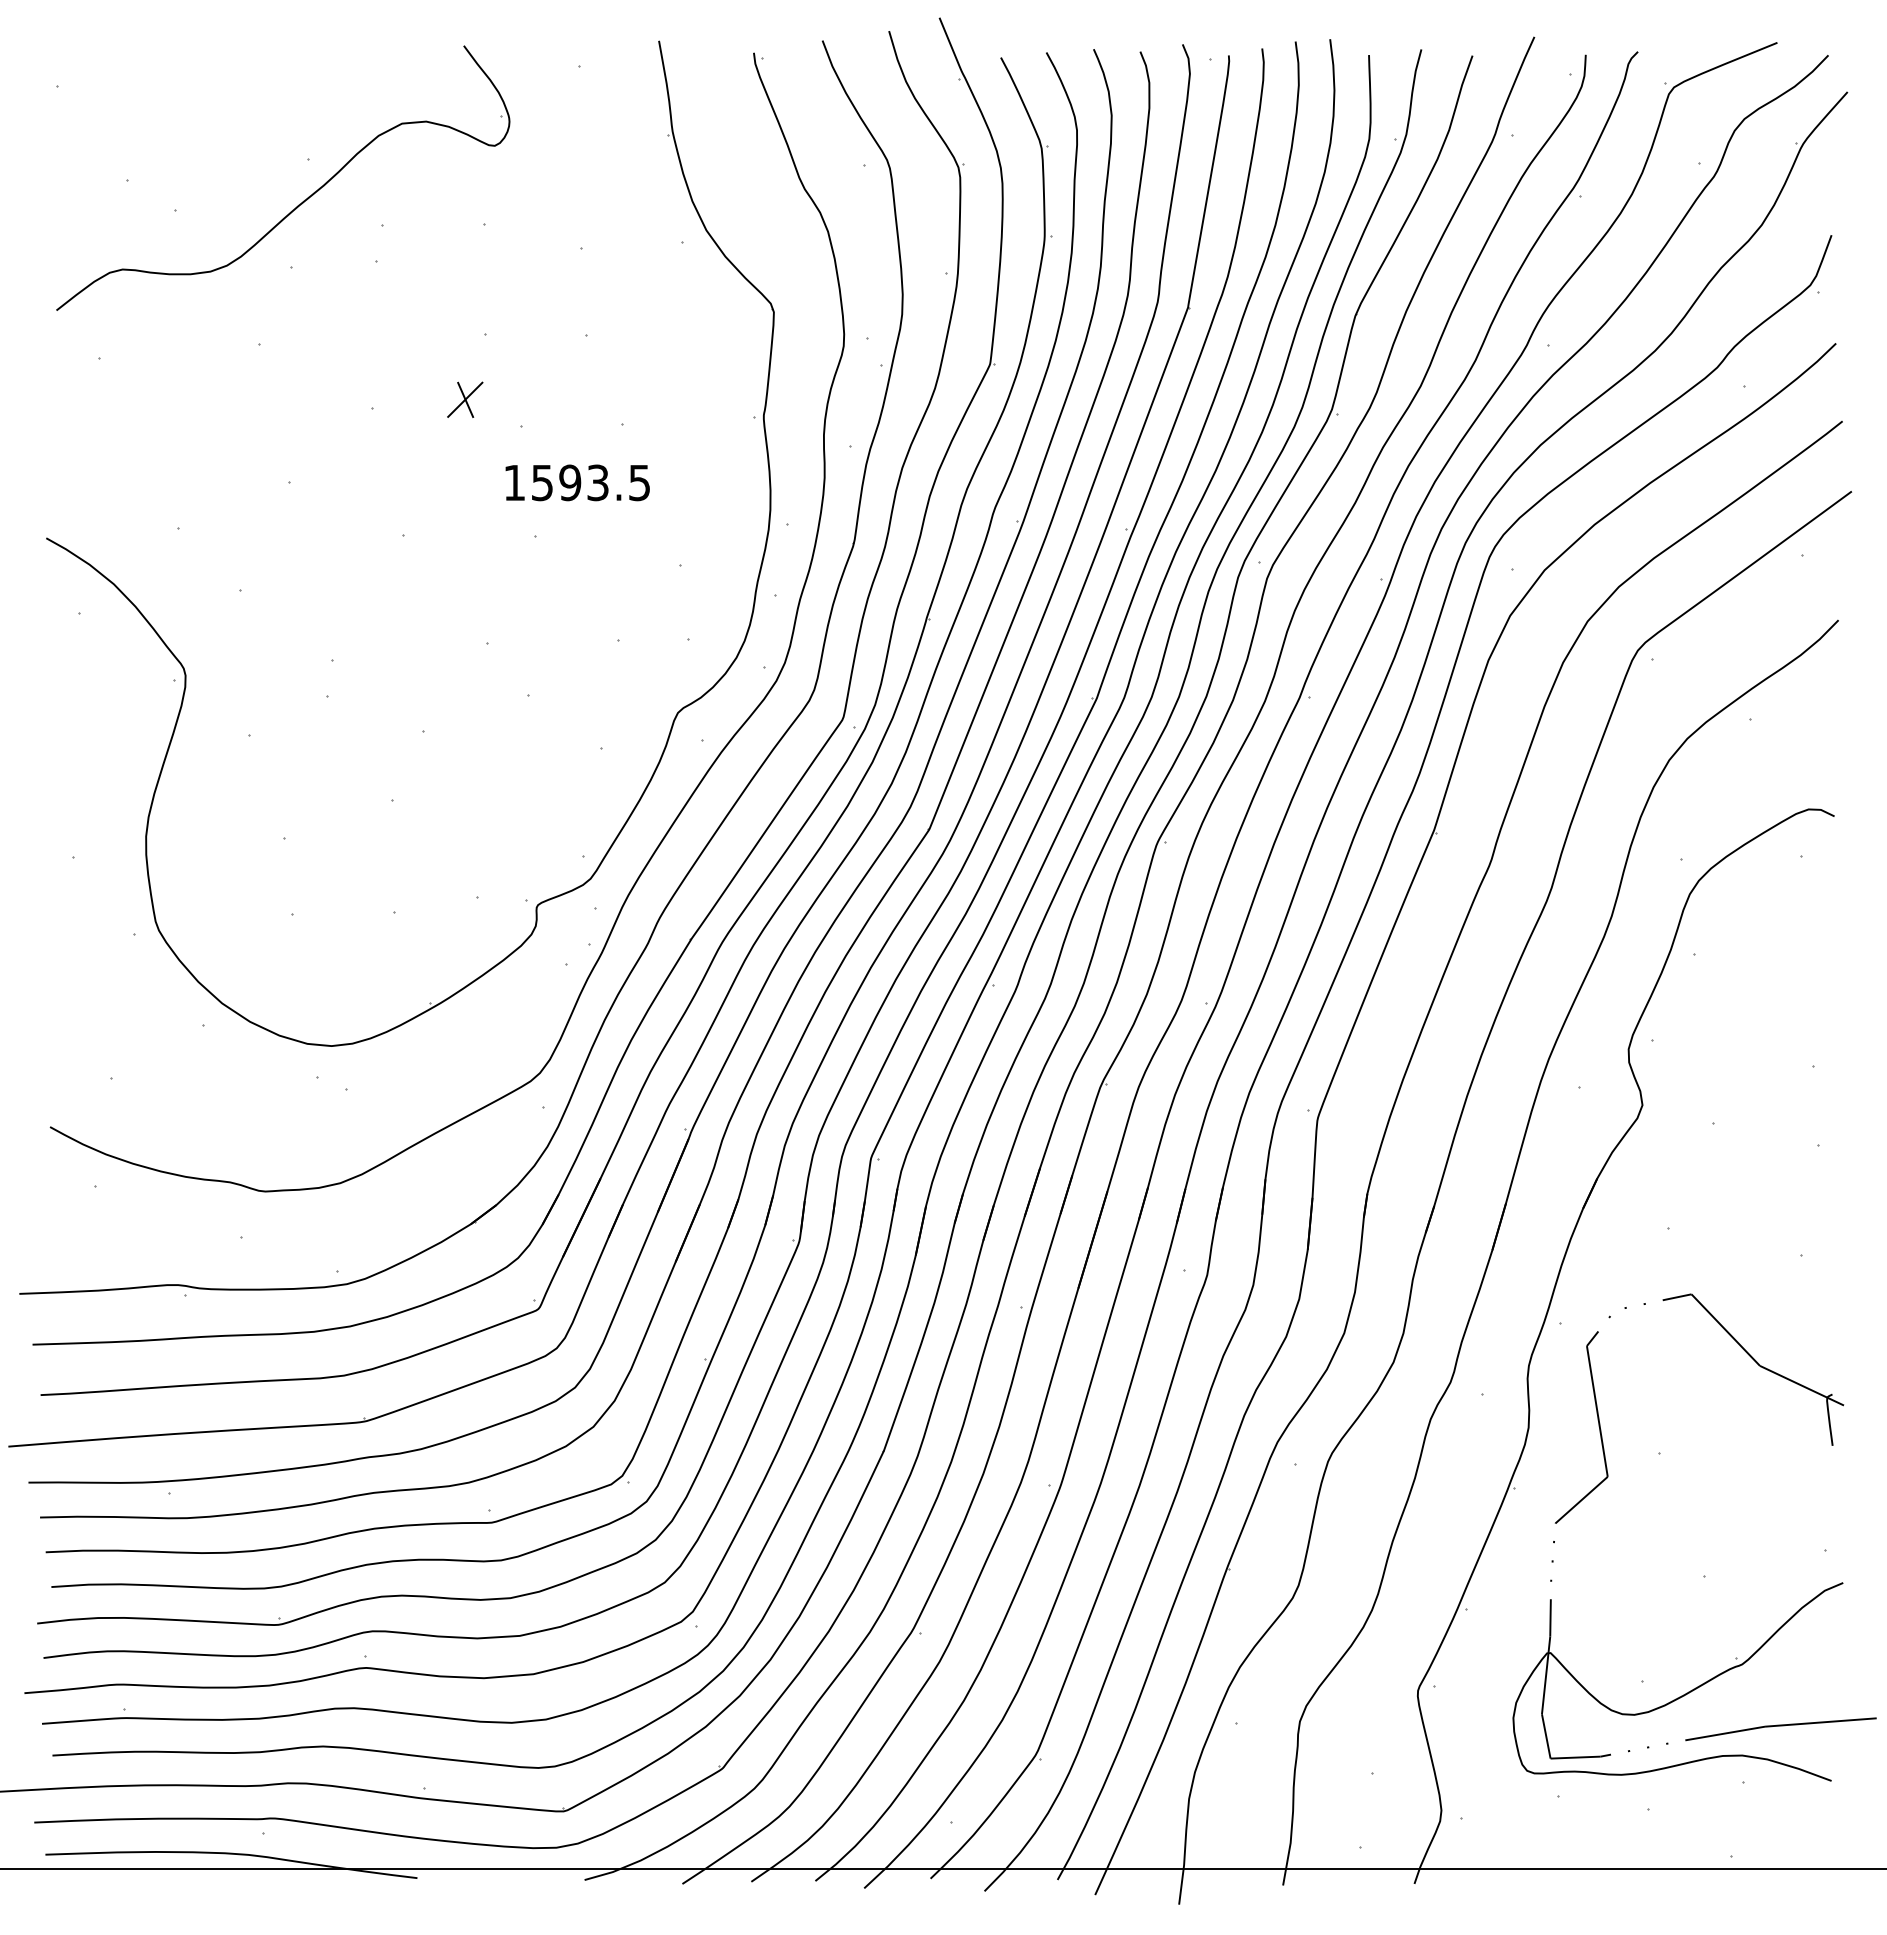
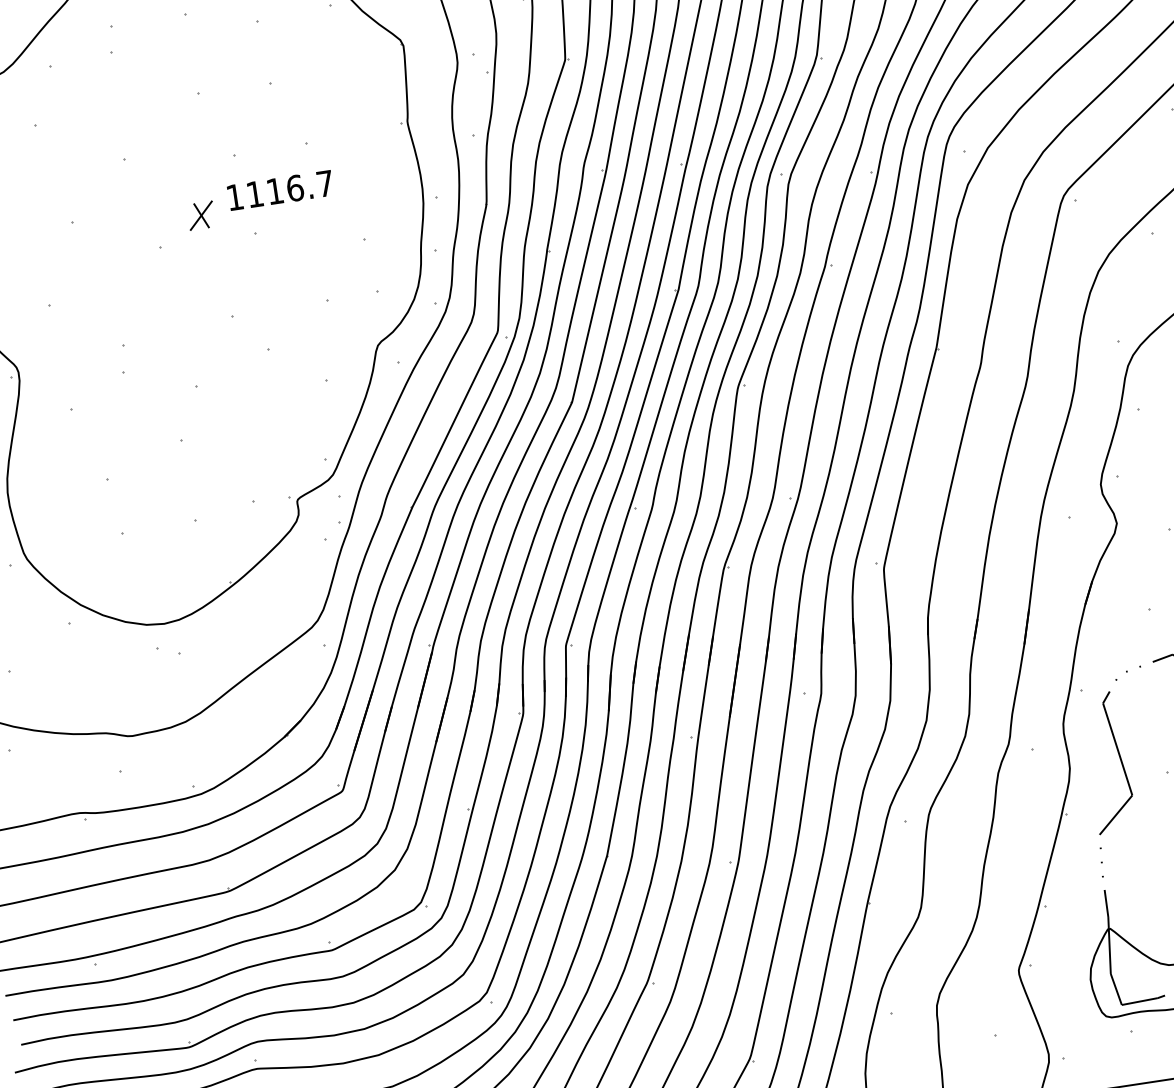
part: (465, 399) -> (201, 215), moved
text: (590, 482) -> (289, 188), 1593.5 -> 1116.7

